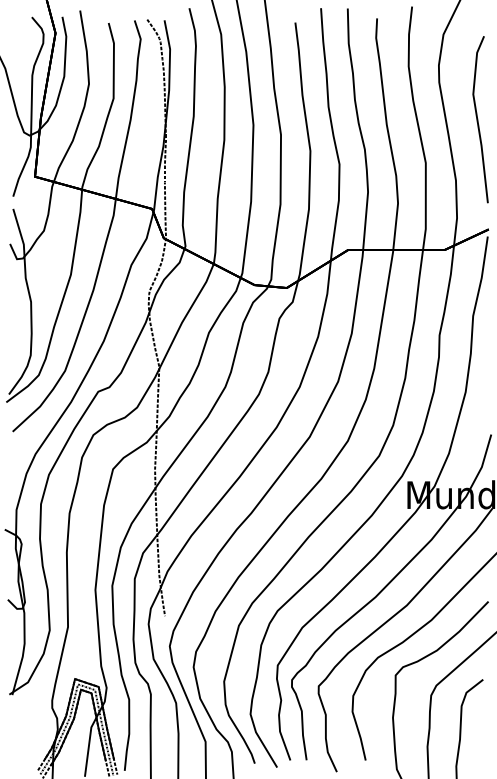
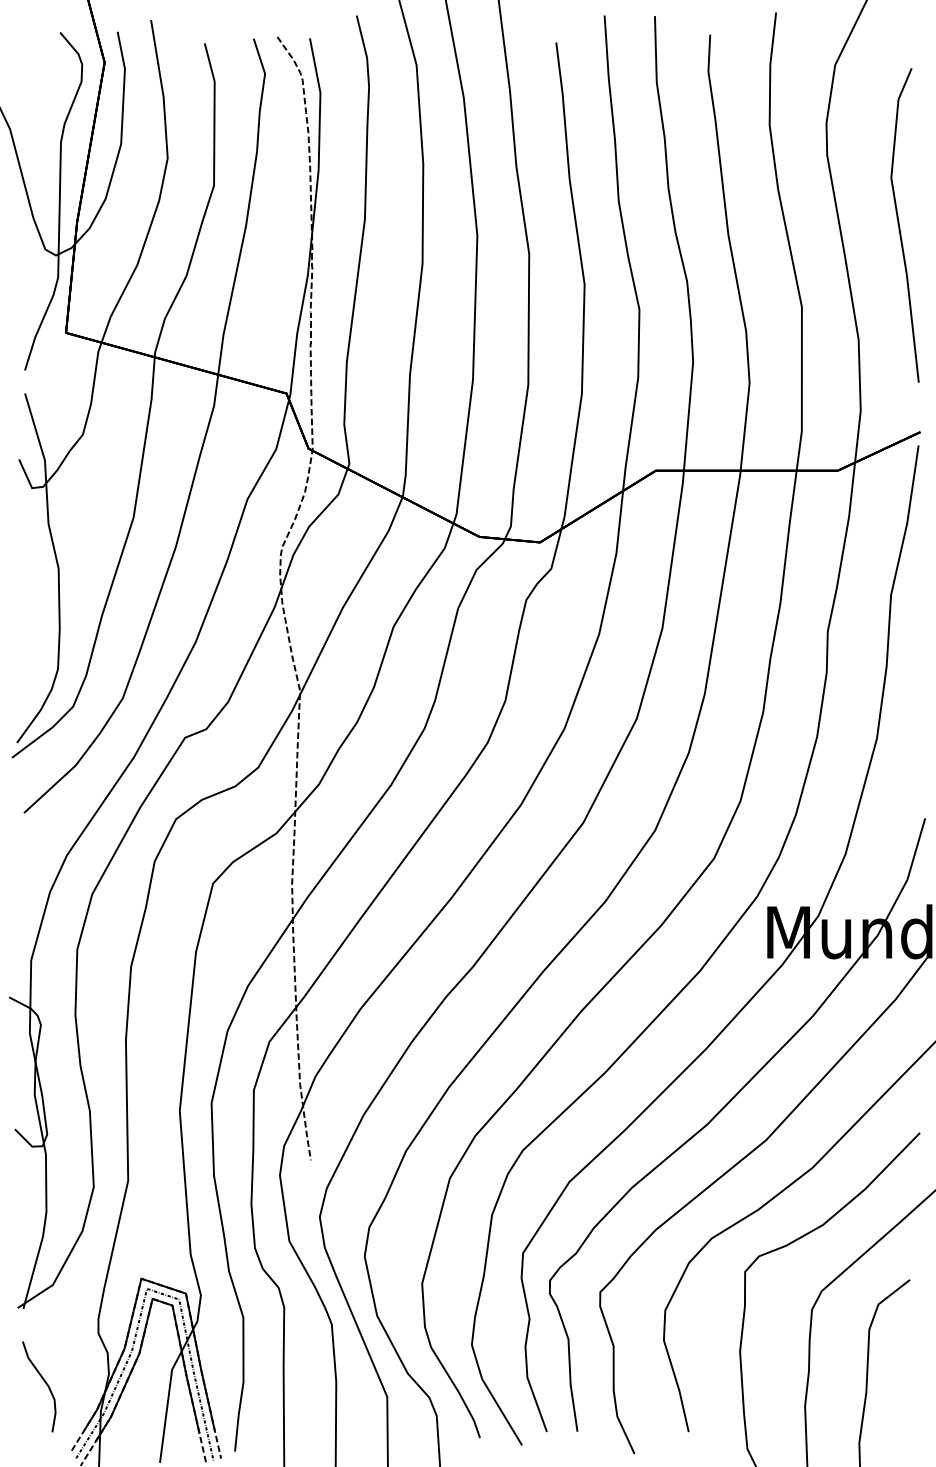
curve: (22, 733) -> (42, 1381), added

